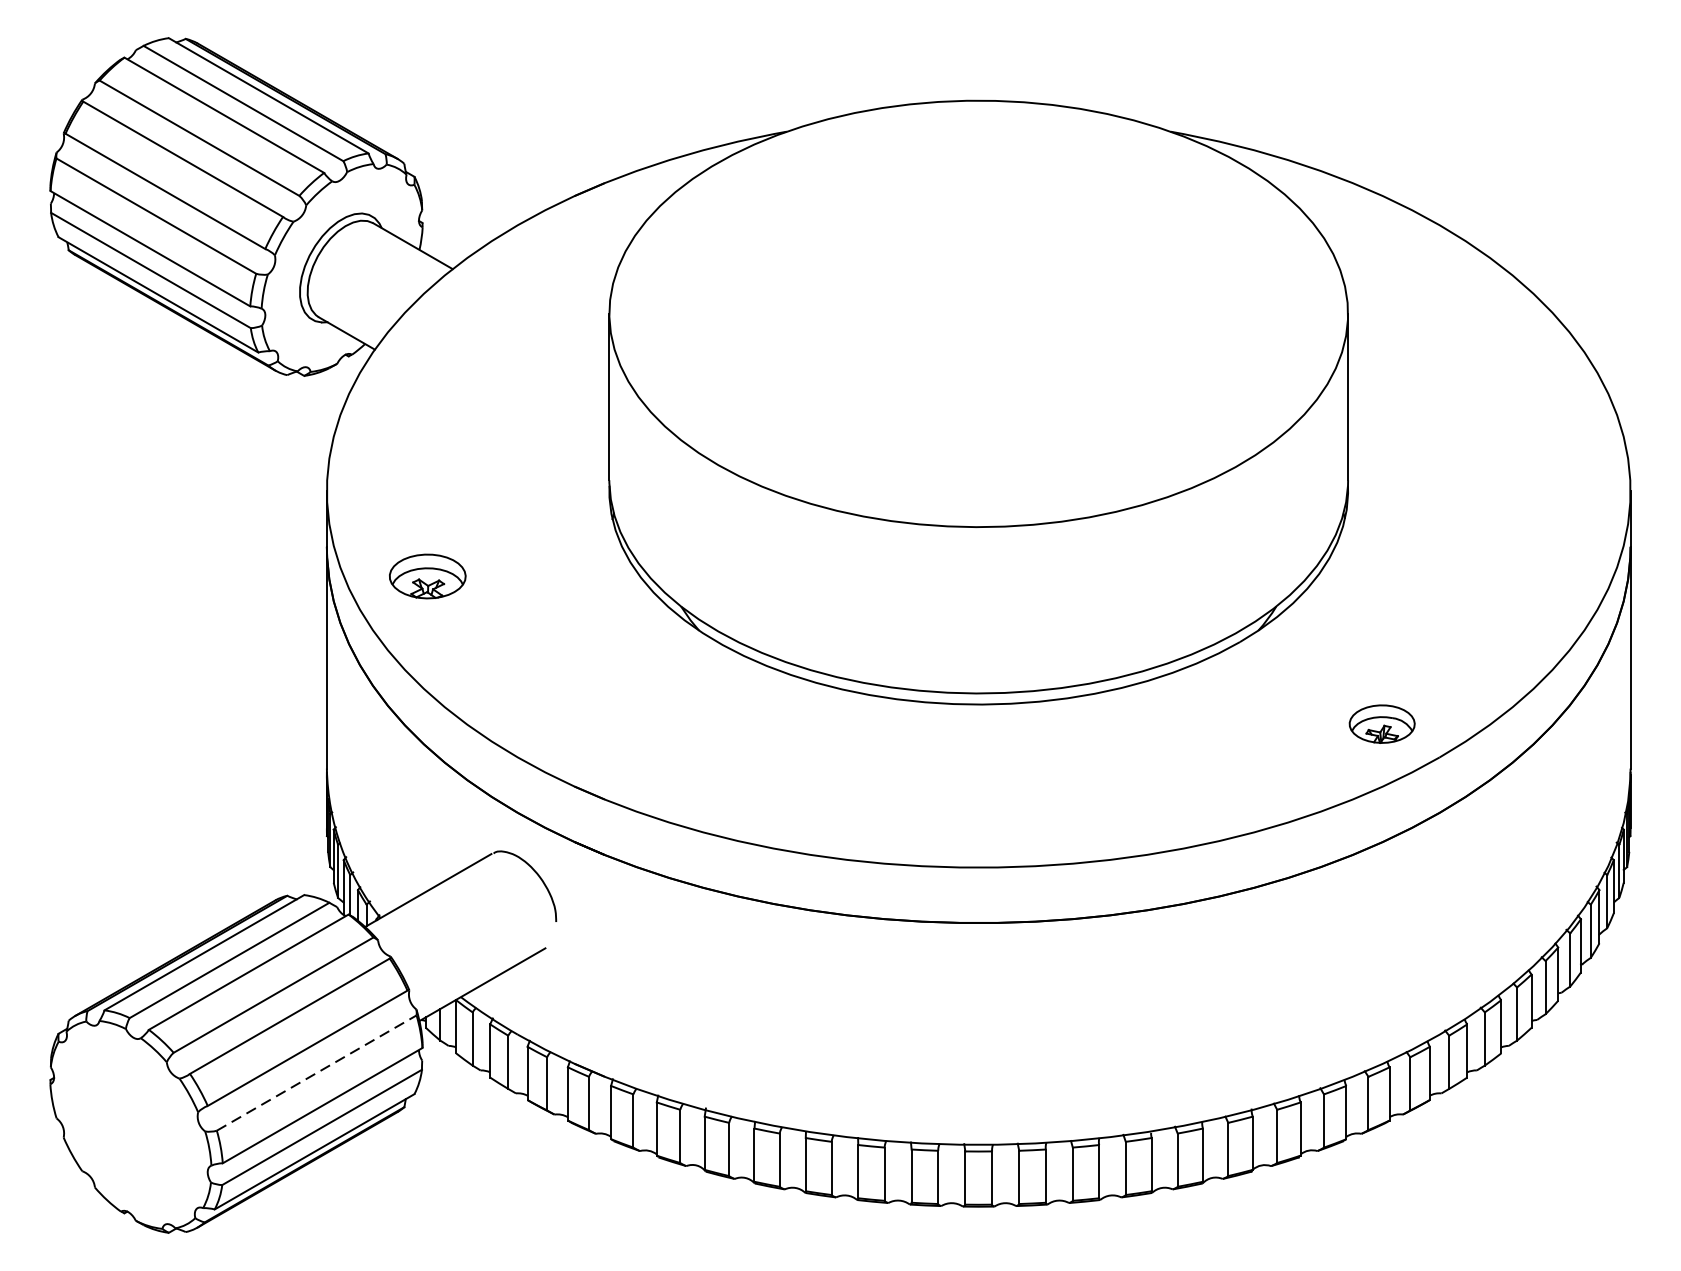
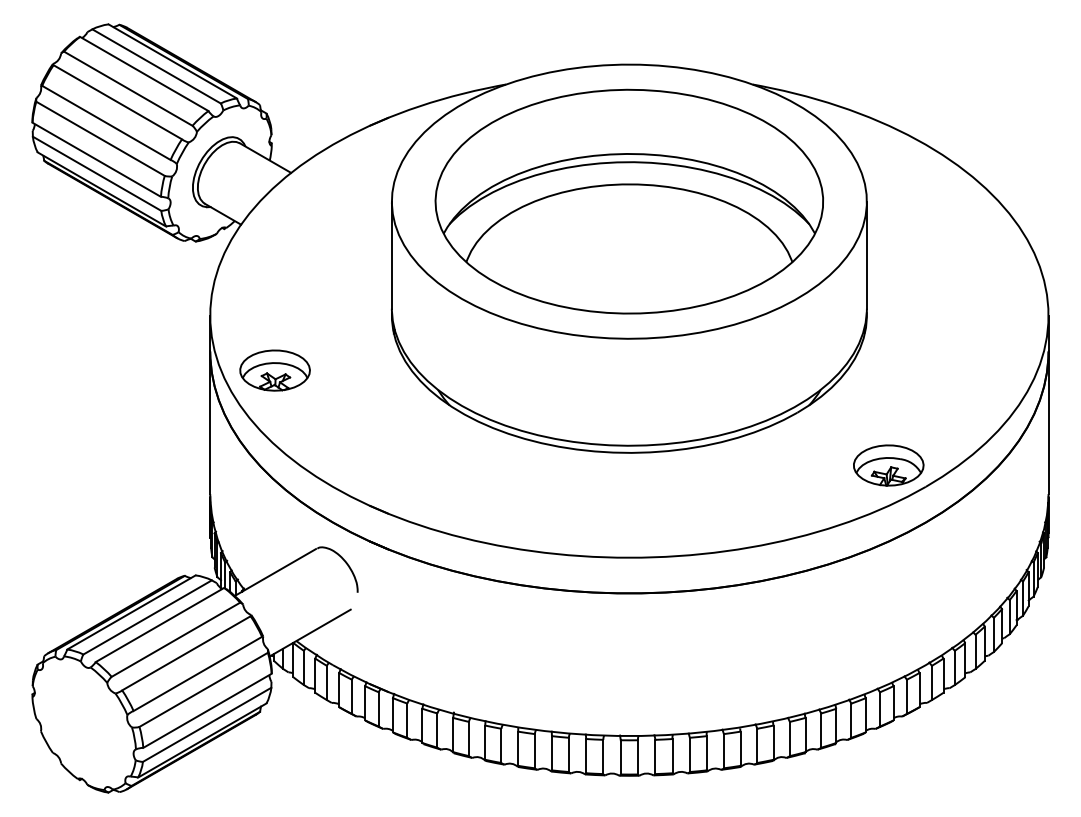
part: (977, 313) -> (628, 201), added
part: (426, 576) -> (274, 370), size x1.43
part: (1381, 724) -> (888, 465), size x1.67
line: (317, 1072) -> (204, 689), dashed -> solid

